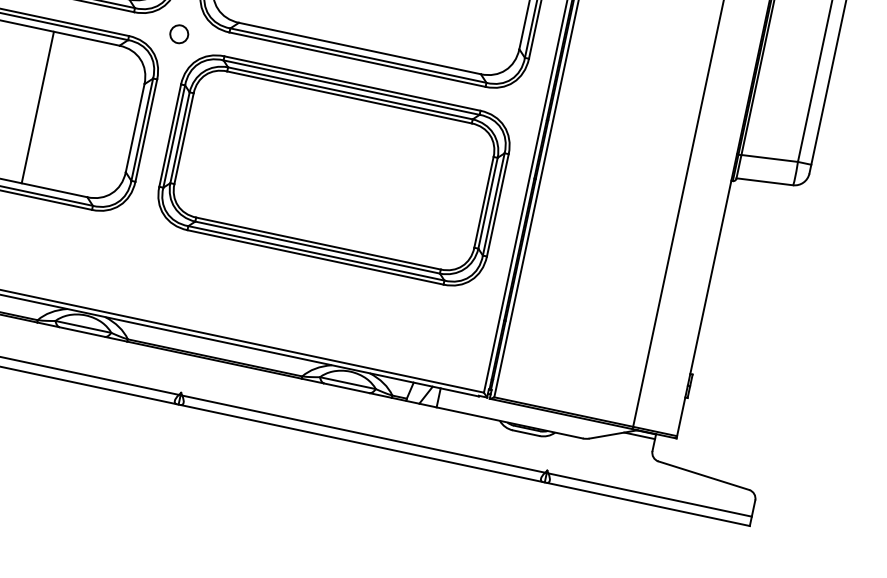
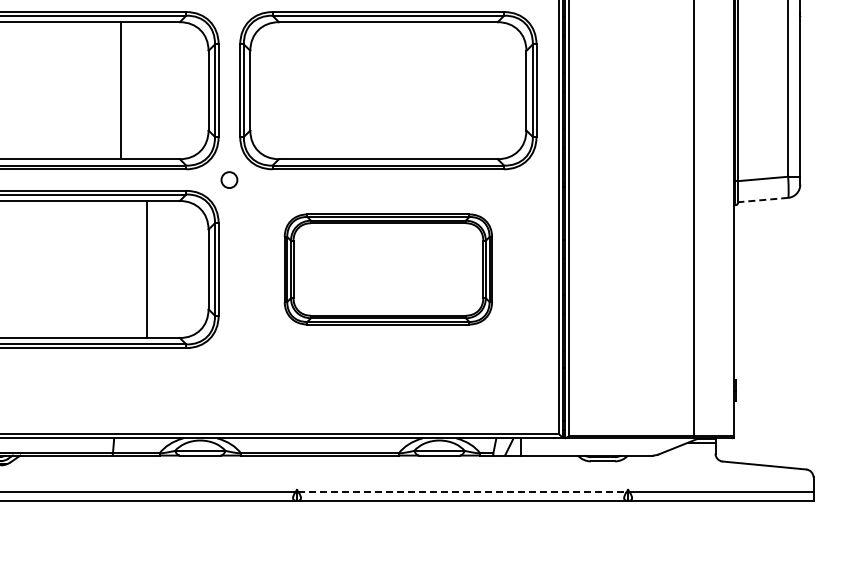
line: (37, 107) -> (146, 269), moved
part: (334, 170) -> (388, 269), size x0.7
line: (763, 182) -> (762, 200), solid -> dashed
line: (364, 434) -> (463, 492), solid -> dashed

